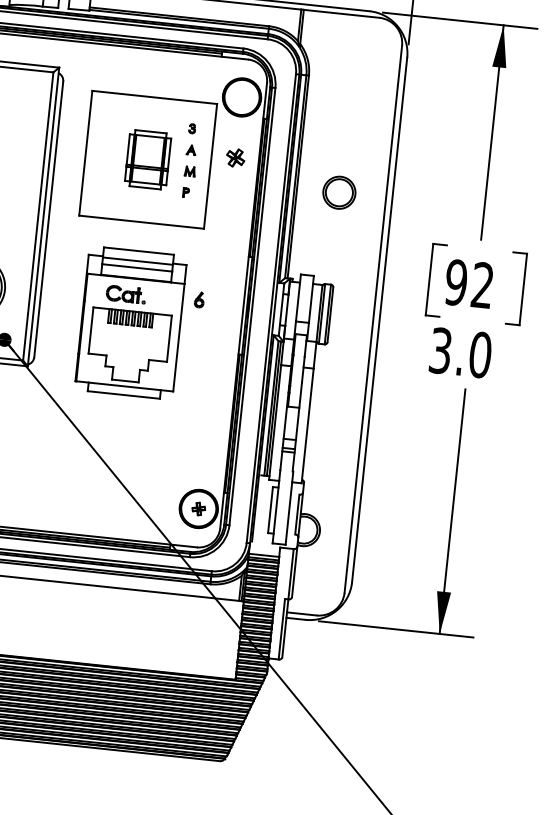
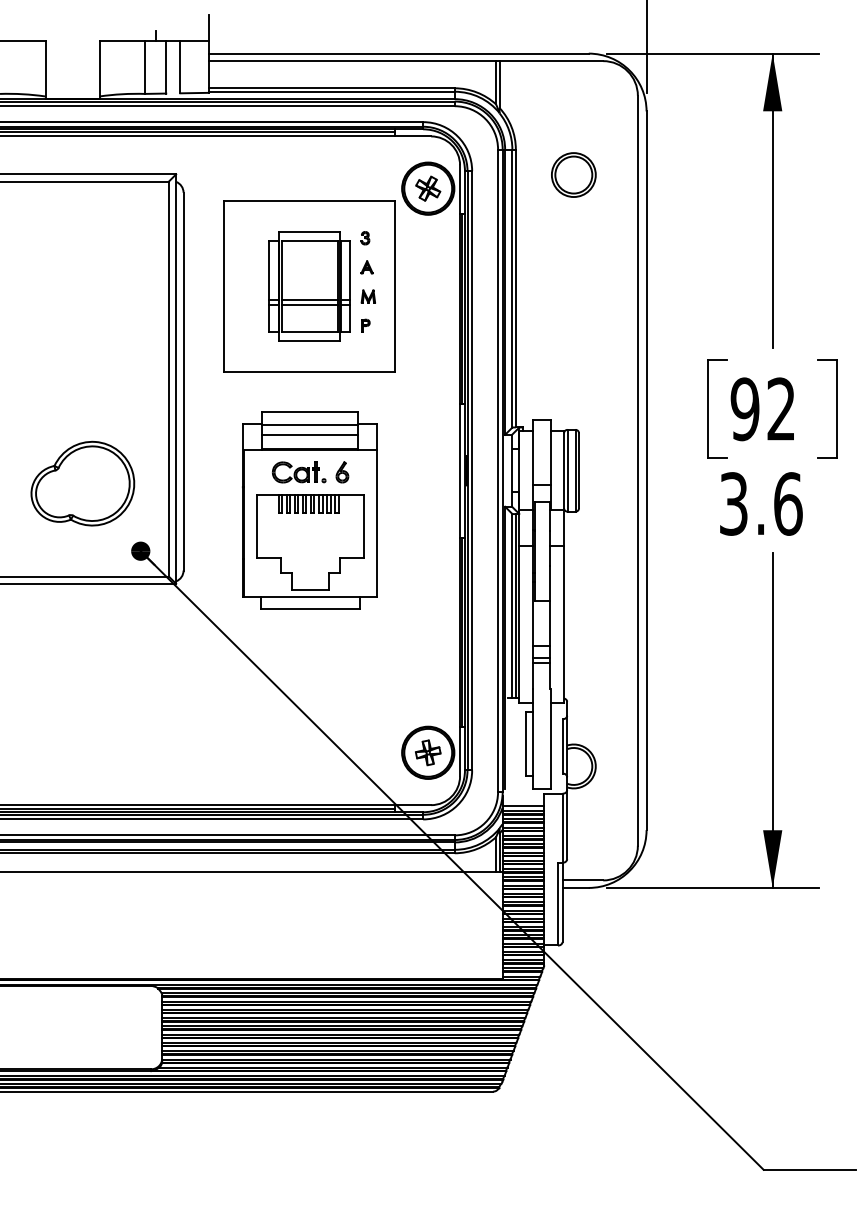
part: (235, 157) -> (428, 188), moved
part: (147, 159) -> (309, 286), size x1.43
part: (339, 192) -> (573, 174), moved
part: (199, 300) -> (342, 472), moved
text: (480, 354) -> (788, 503), 3.0 -> 3.6
part: (198, 508) -> (428, 752), size x1.43

